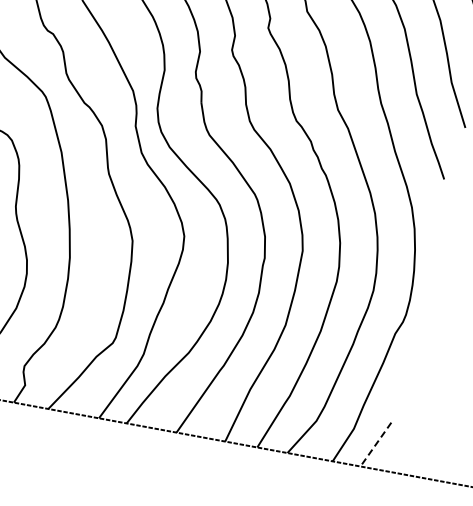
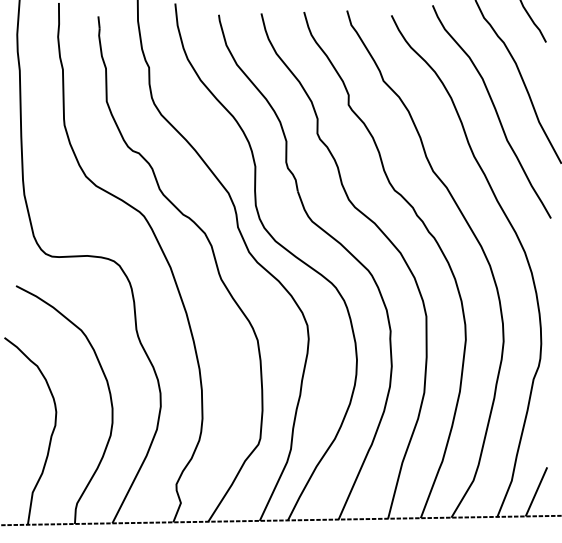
line: (376, 444) -> (536, 491), dashed -> solid

